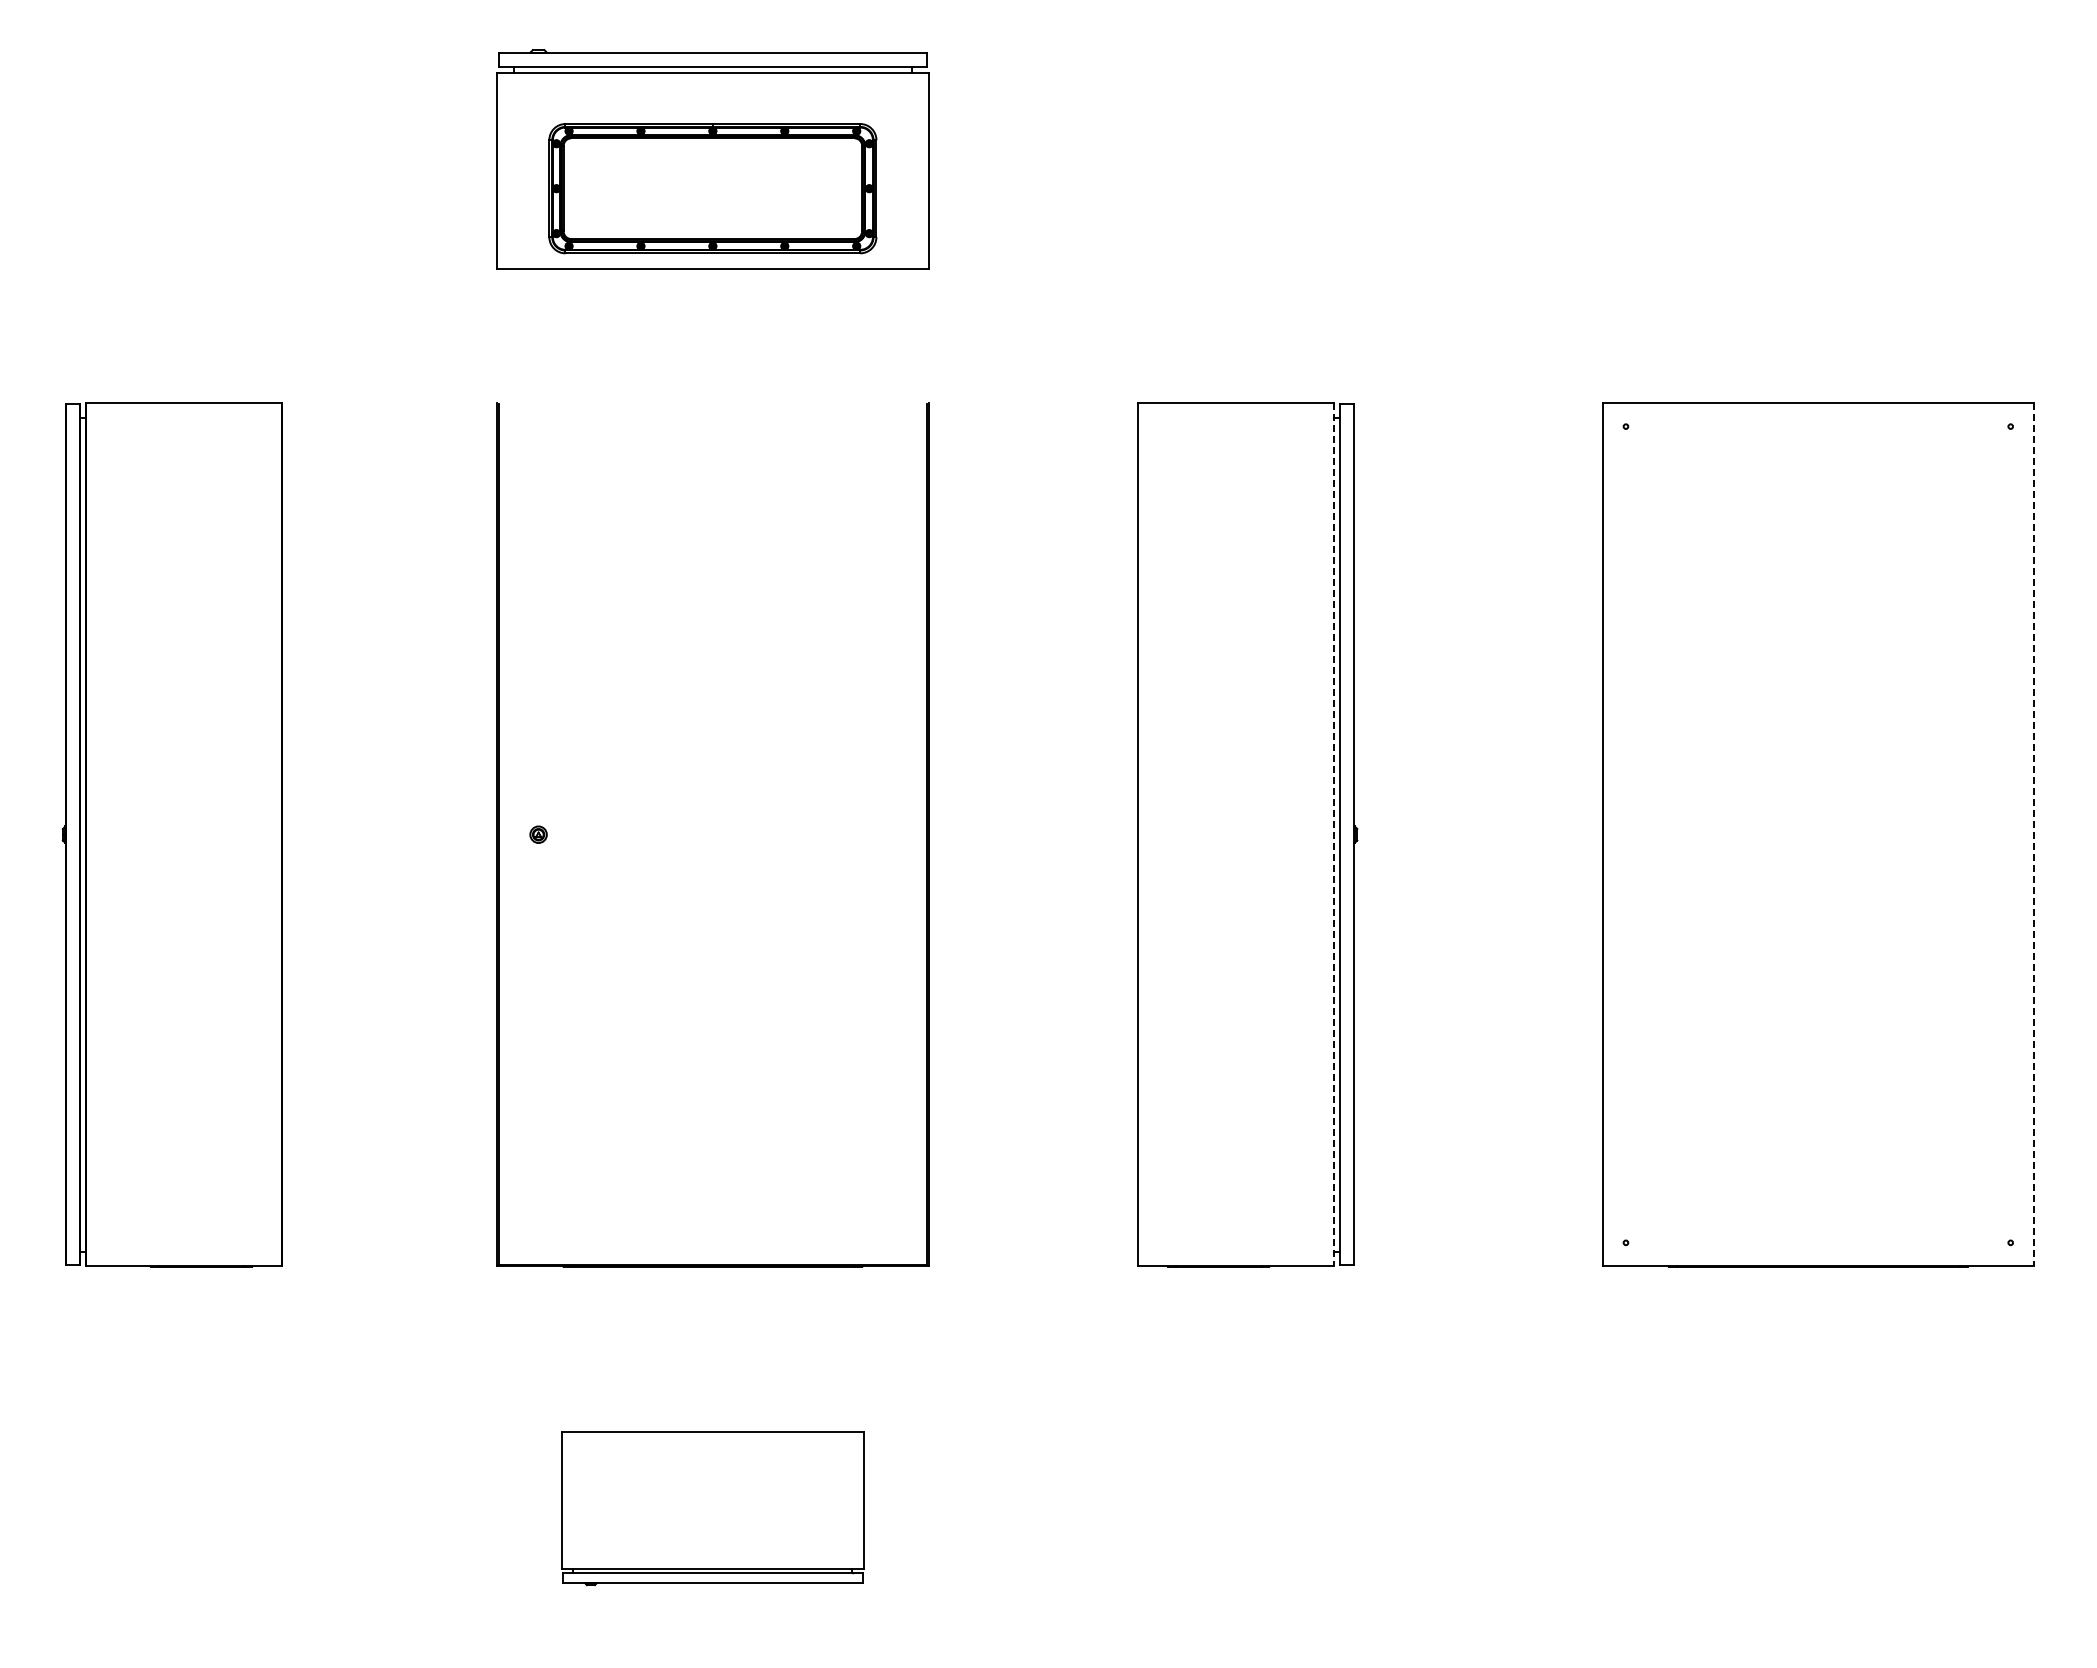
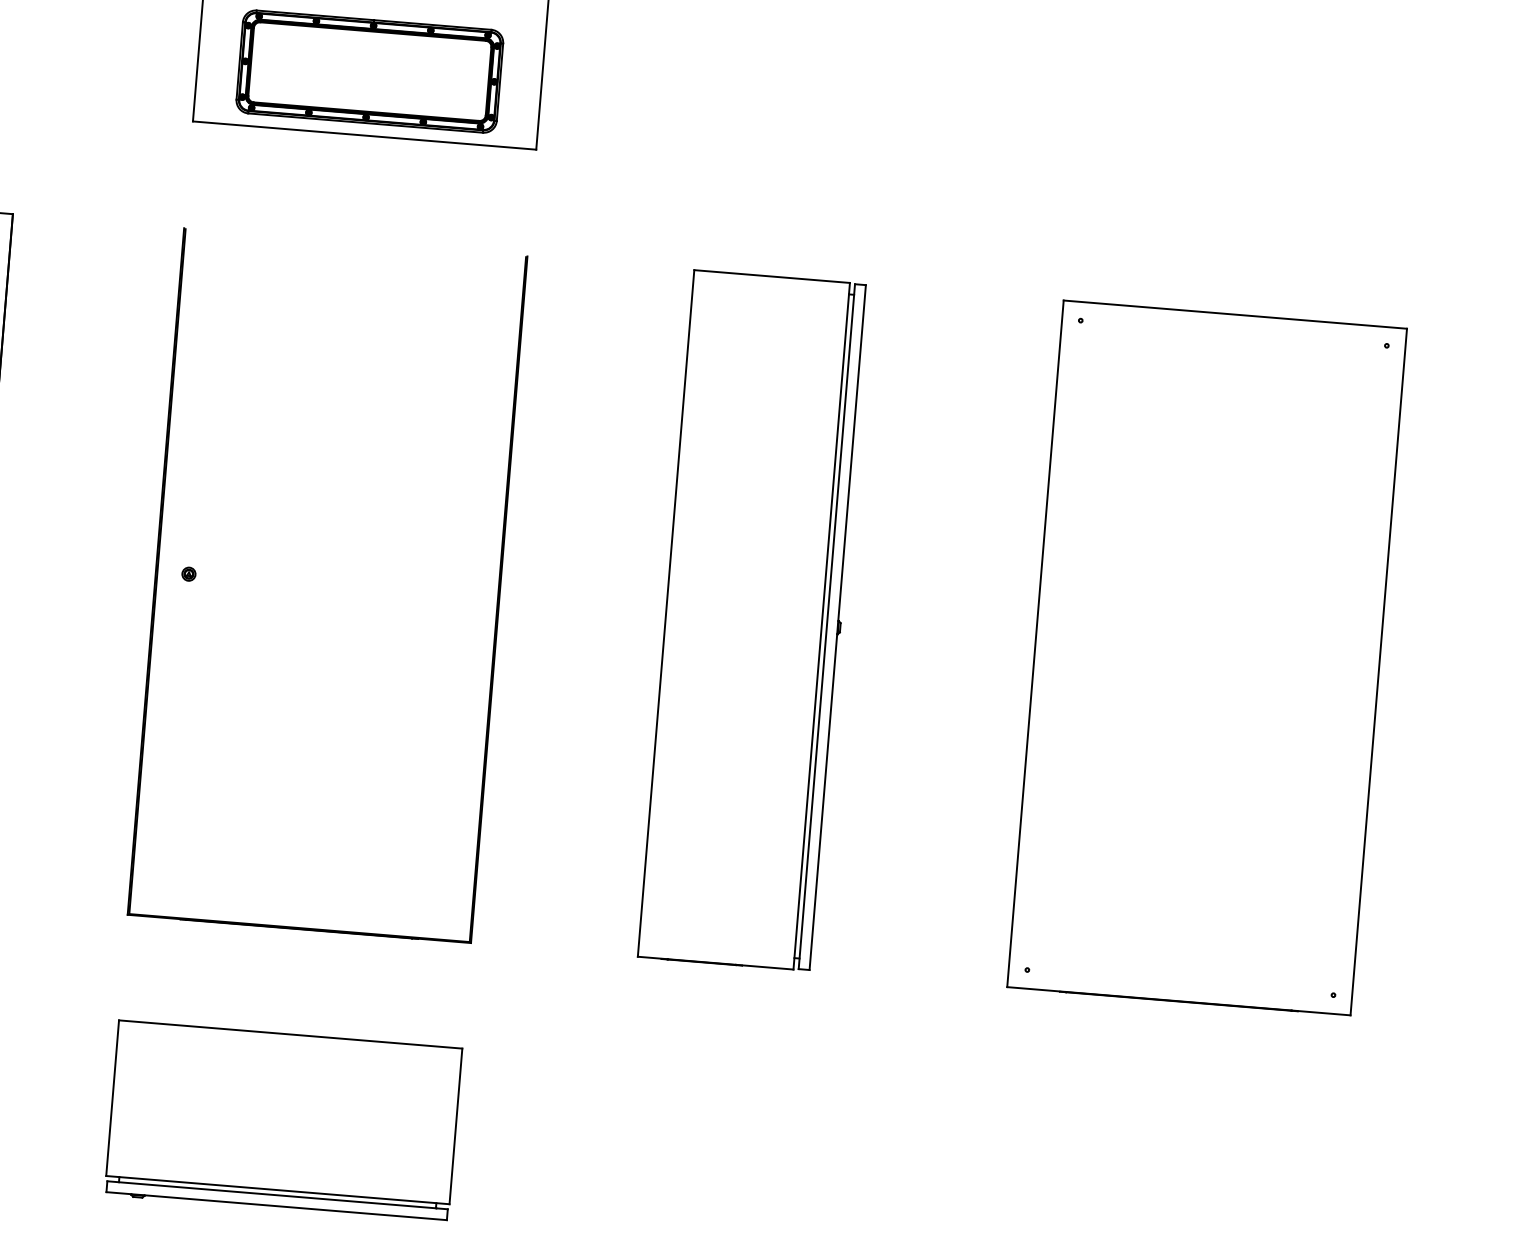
line: (1333, 835) -> (821, 626), dashed -> solid
line: (2034, 835) -> (1379, 672), dashed -> solid
part: (712, 1508) -> (283, 1121), size x1.43

